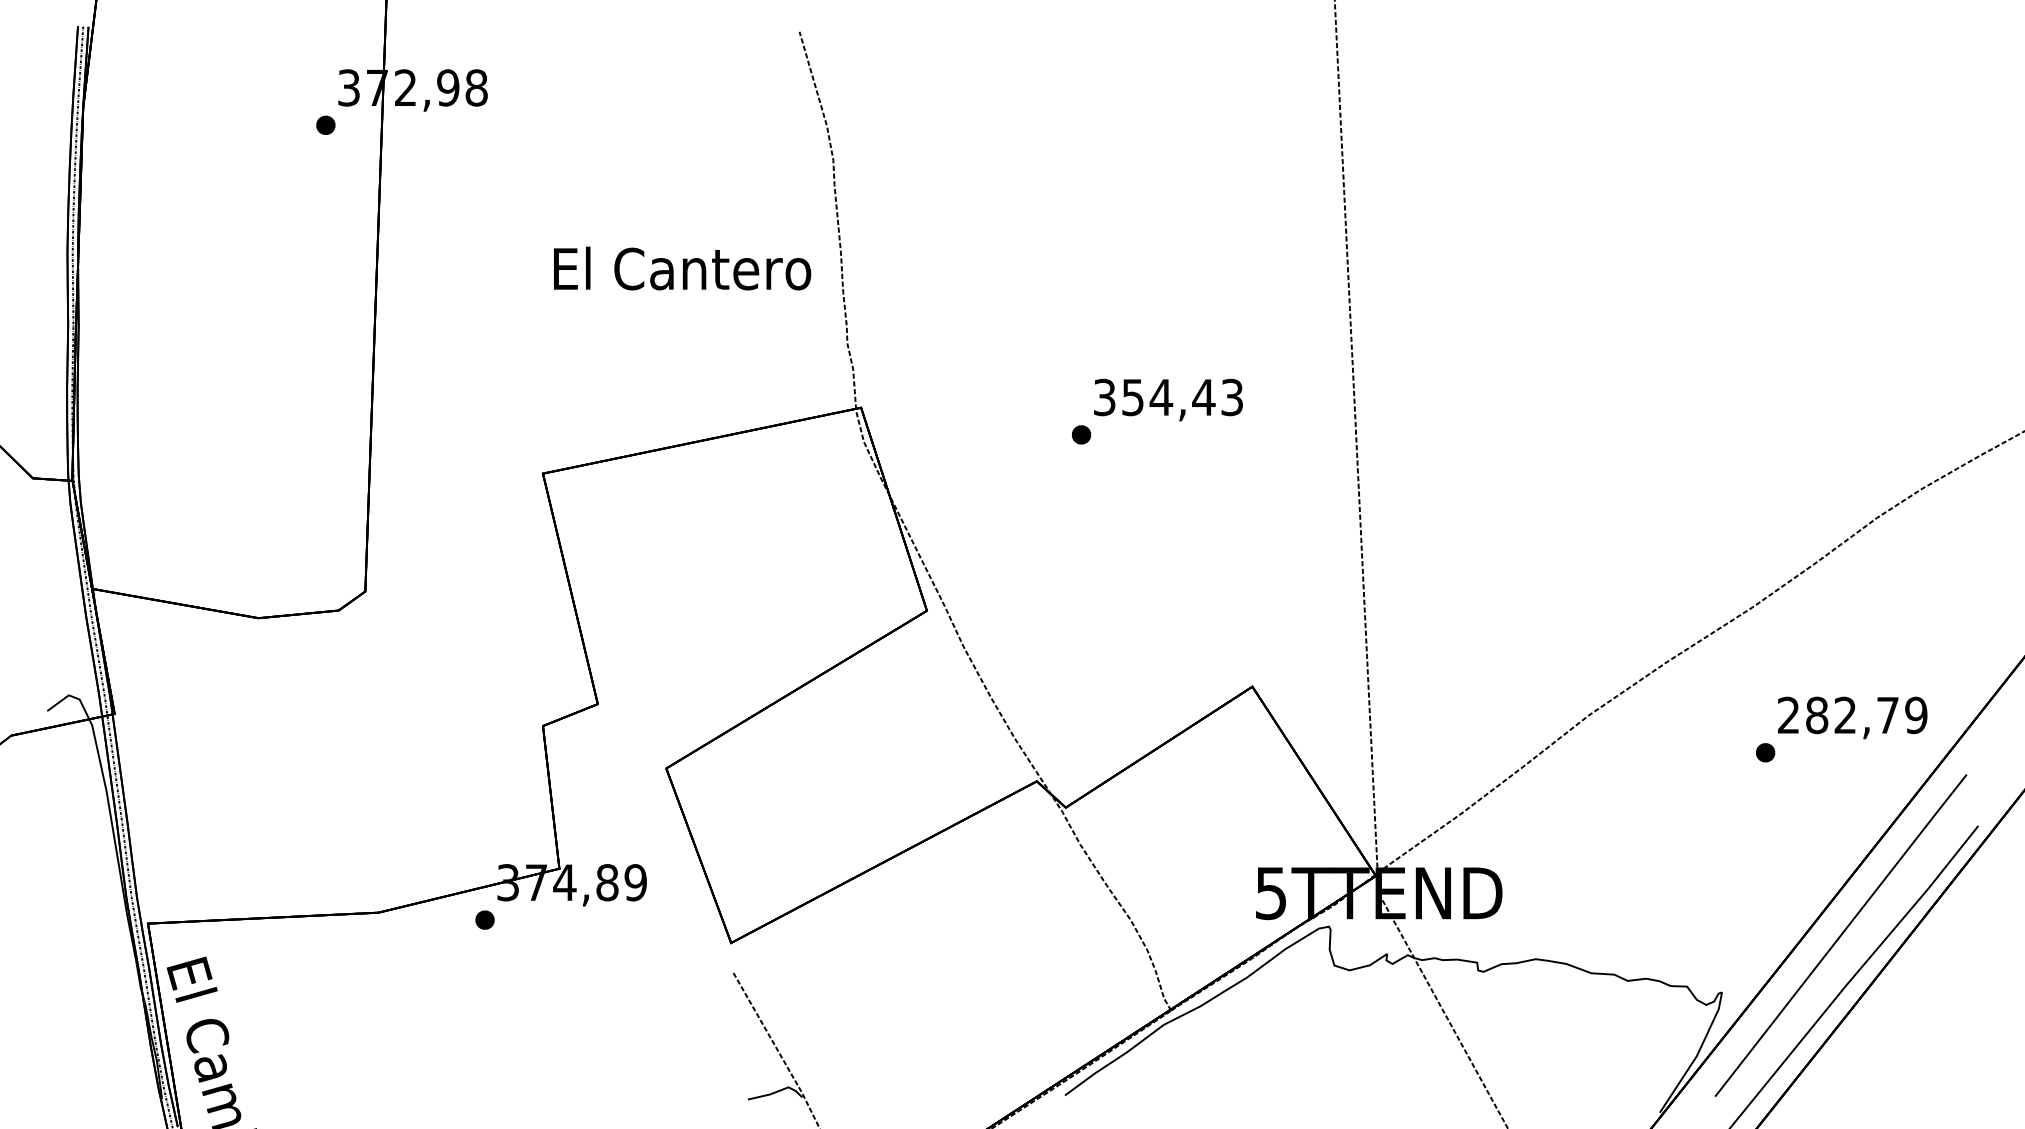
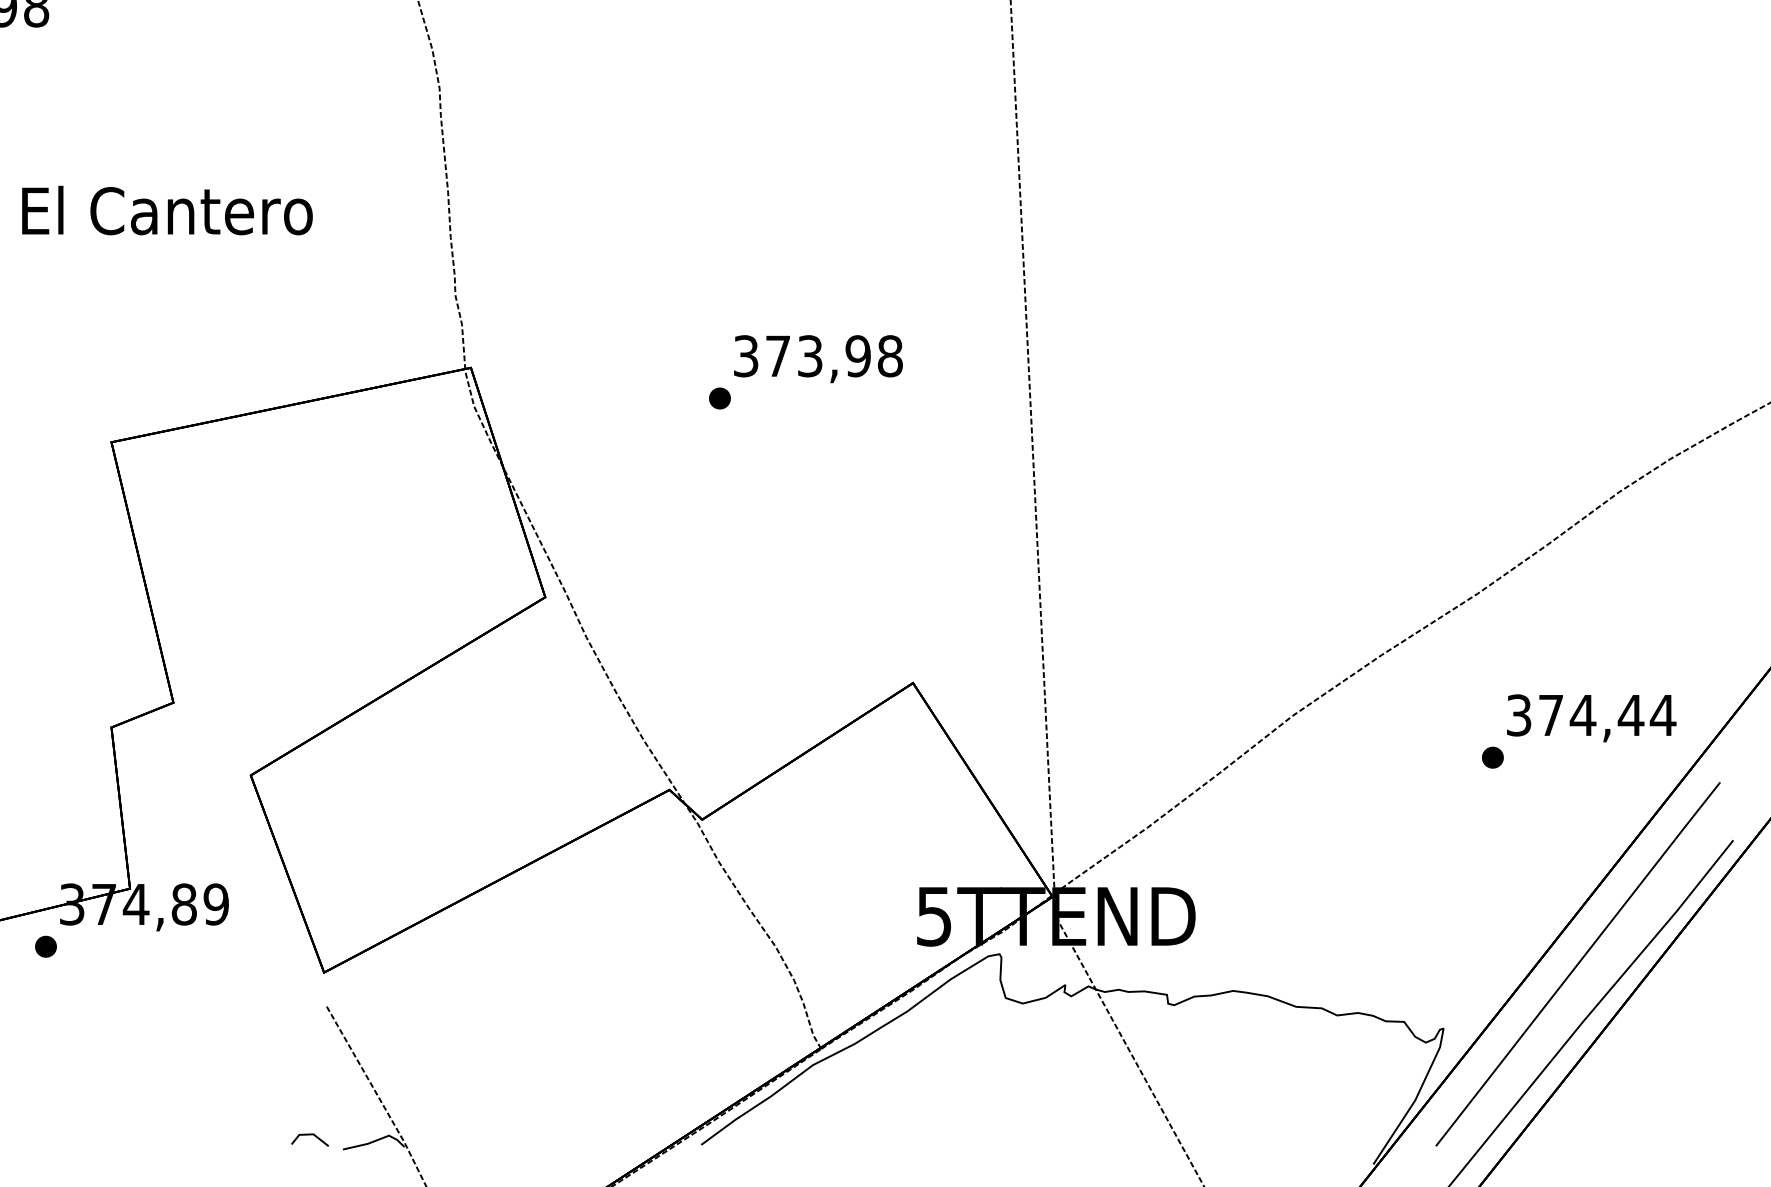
text: (682, 268) -> (167, 210), moved
text: (1182, 397) -> (834, 356), 354,43 -> 373,98
text: (1853, 715) -> (1592, 715), 282,79 -> 374,44
line: (718, 1087) -> (309, 1135), added

